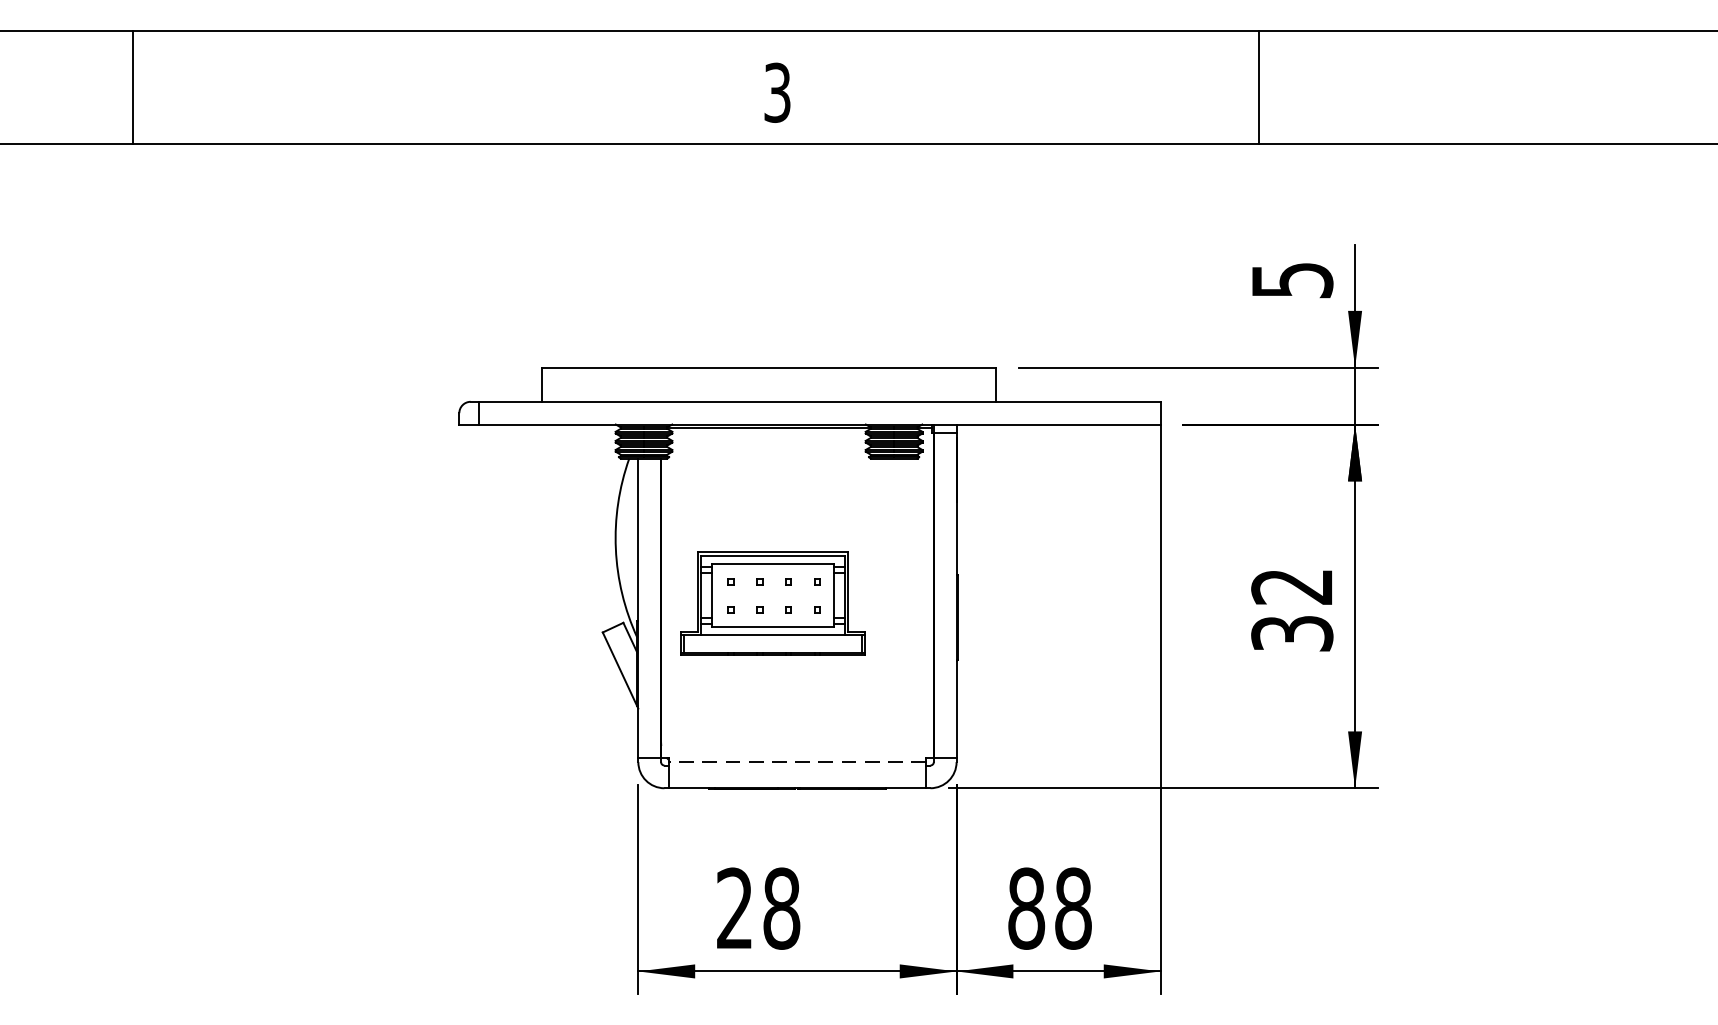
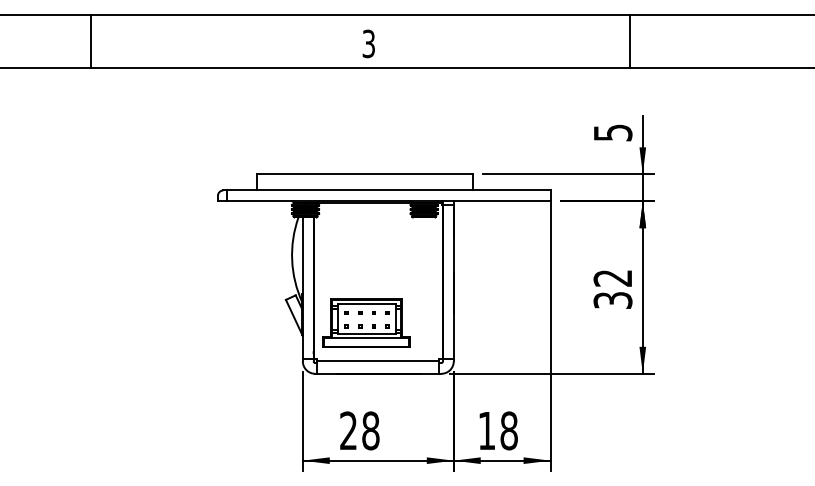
line: (133, 87) -> (91, 41), moved
line: (1259, 87) -> (630, 41), moved
part: (772, 602) -> (366, 322), moved
line: (797, 762) -> (378, 361), dashed -> solid
text: (1025, 907) -> (486, 430), 88 -> 18

